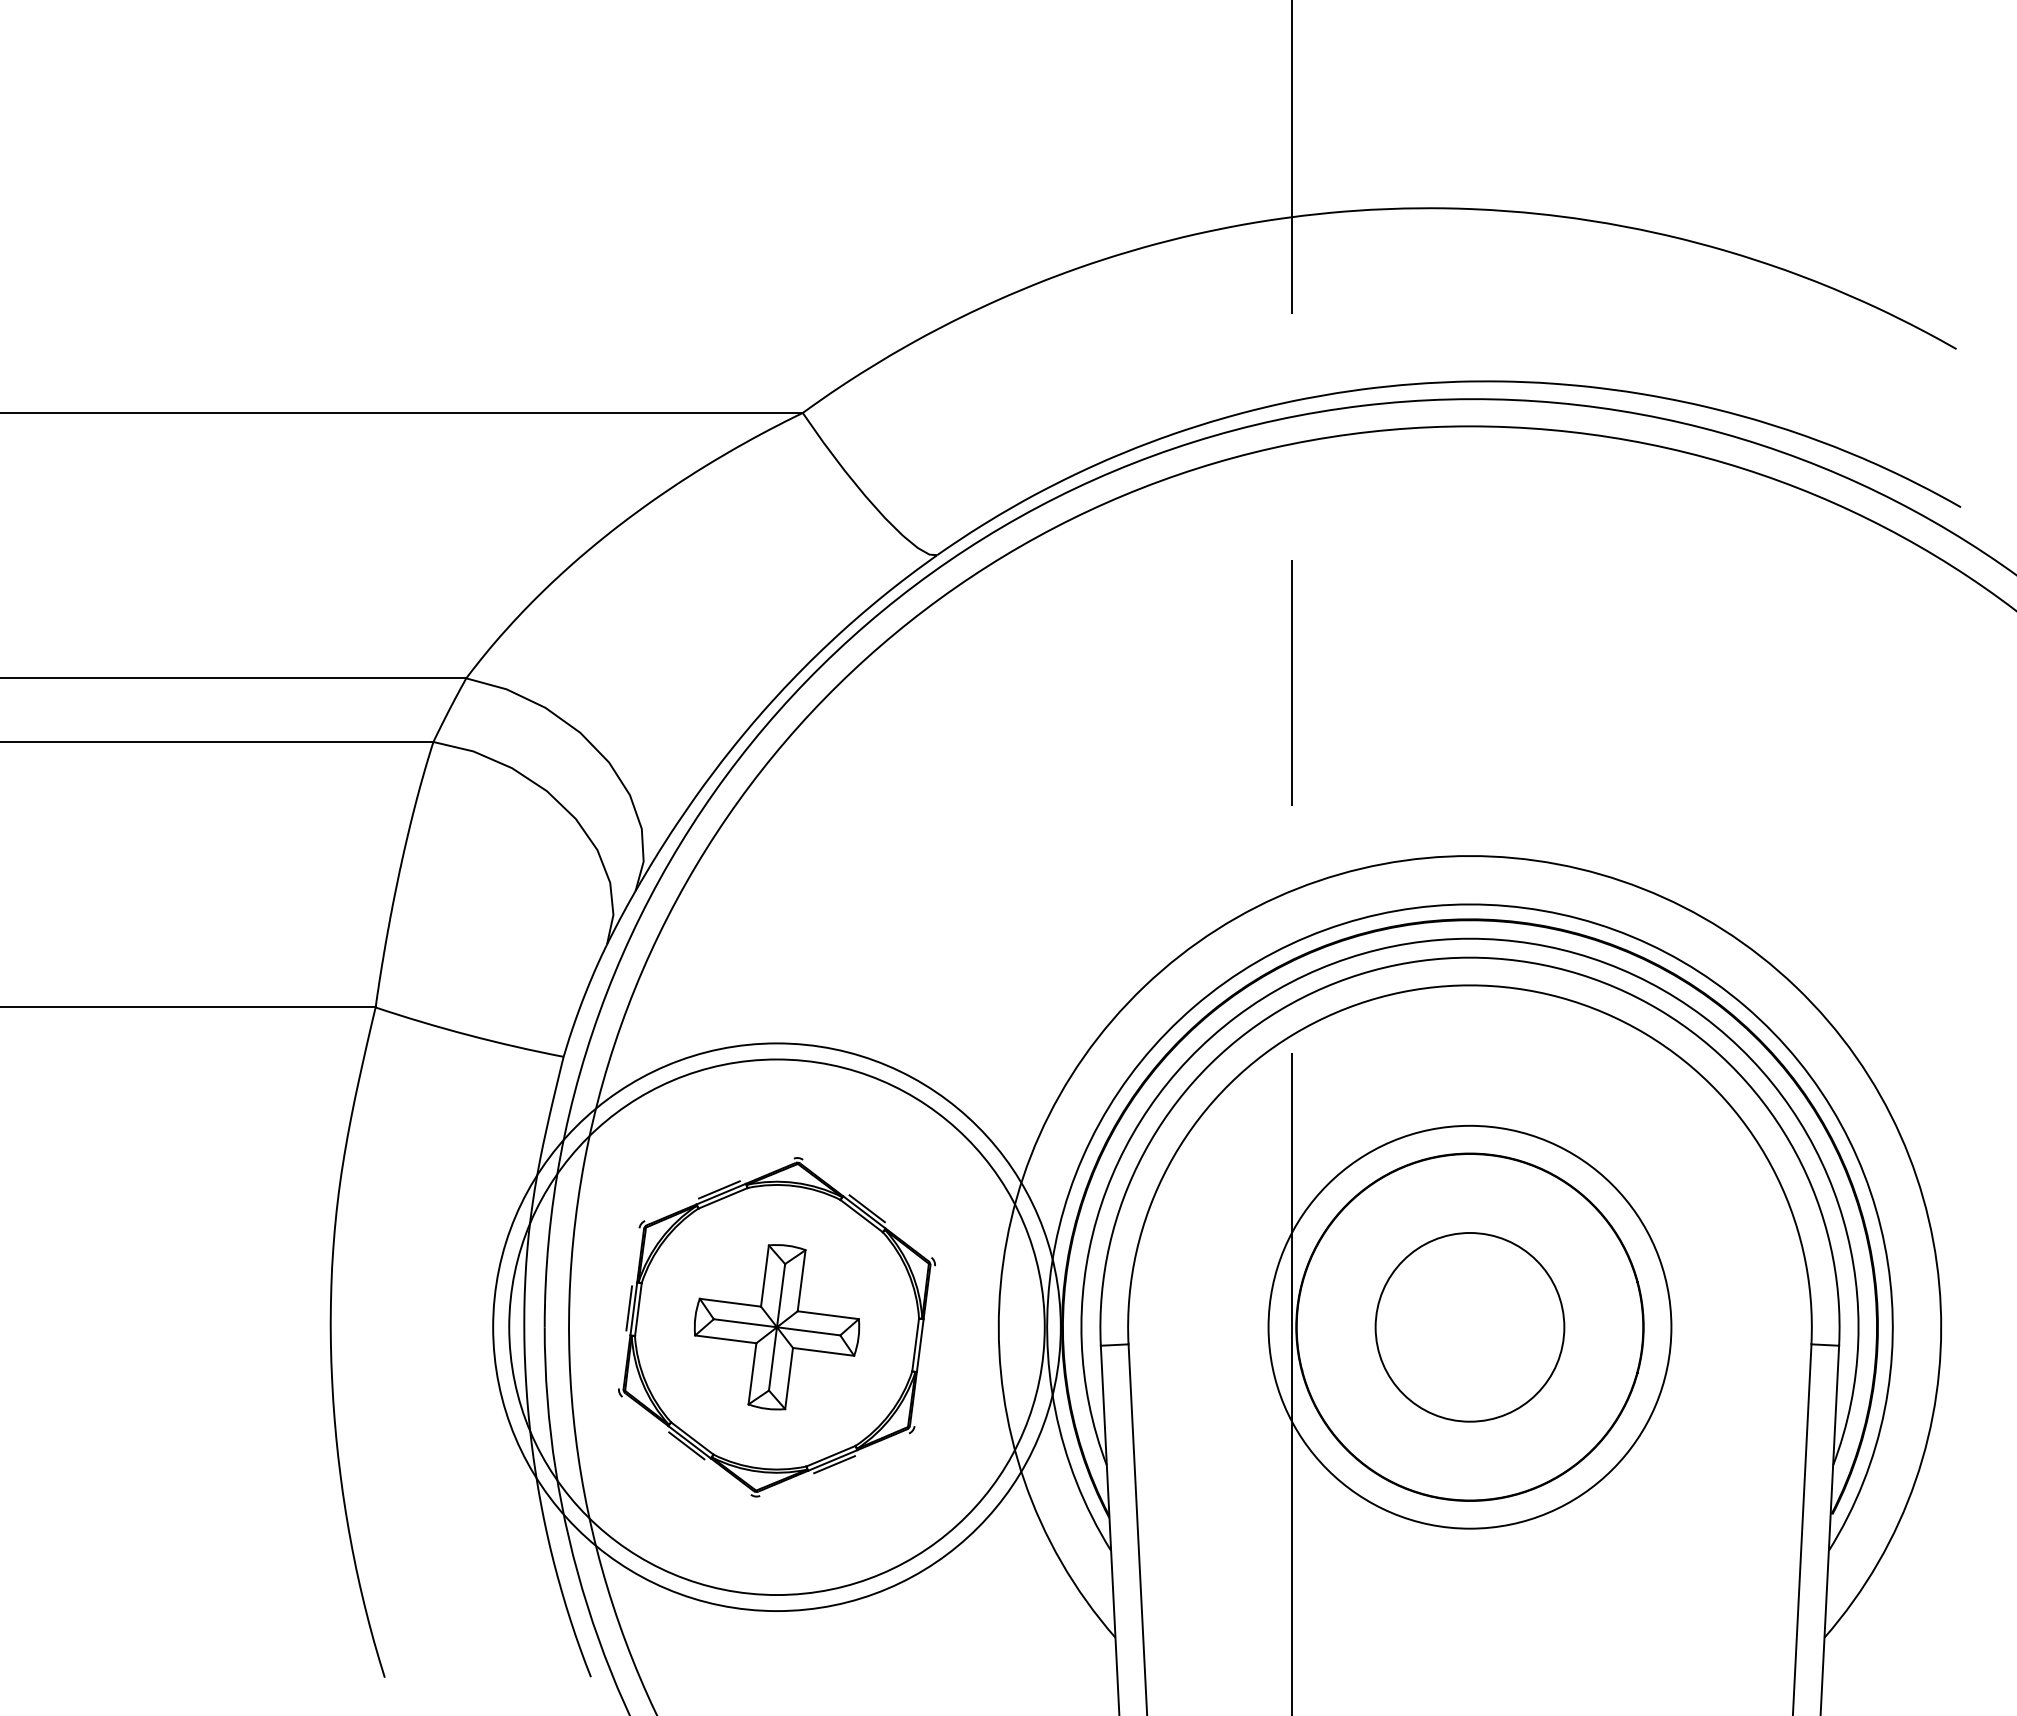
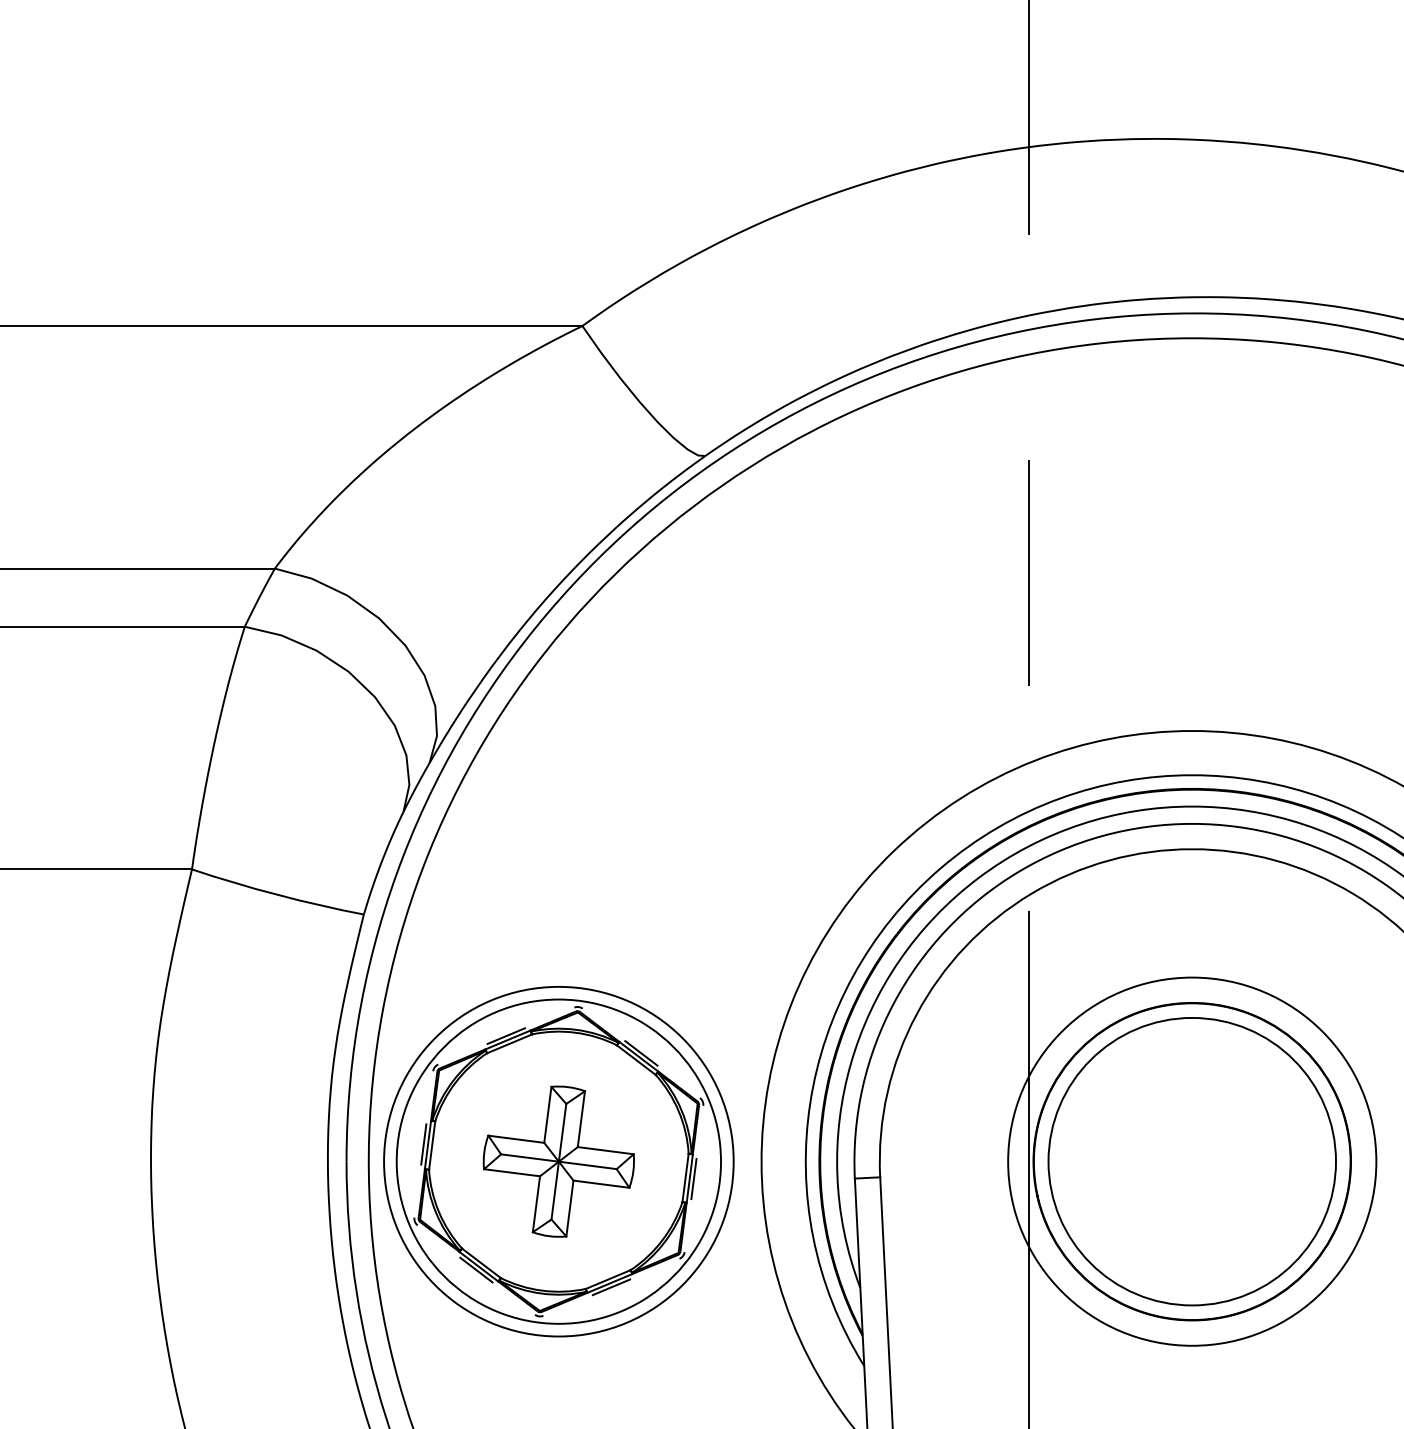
circle: (776, 1326) -> (558, 1160), size x0.62
circle: (776, 1327) -> (558, 1161), size x0.71
circle: (1469, 1327) -> (1191, 1161), size x1.67
line: (924, 1346) -> (693, 1179), added

